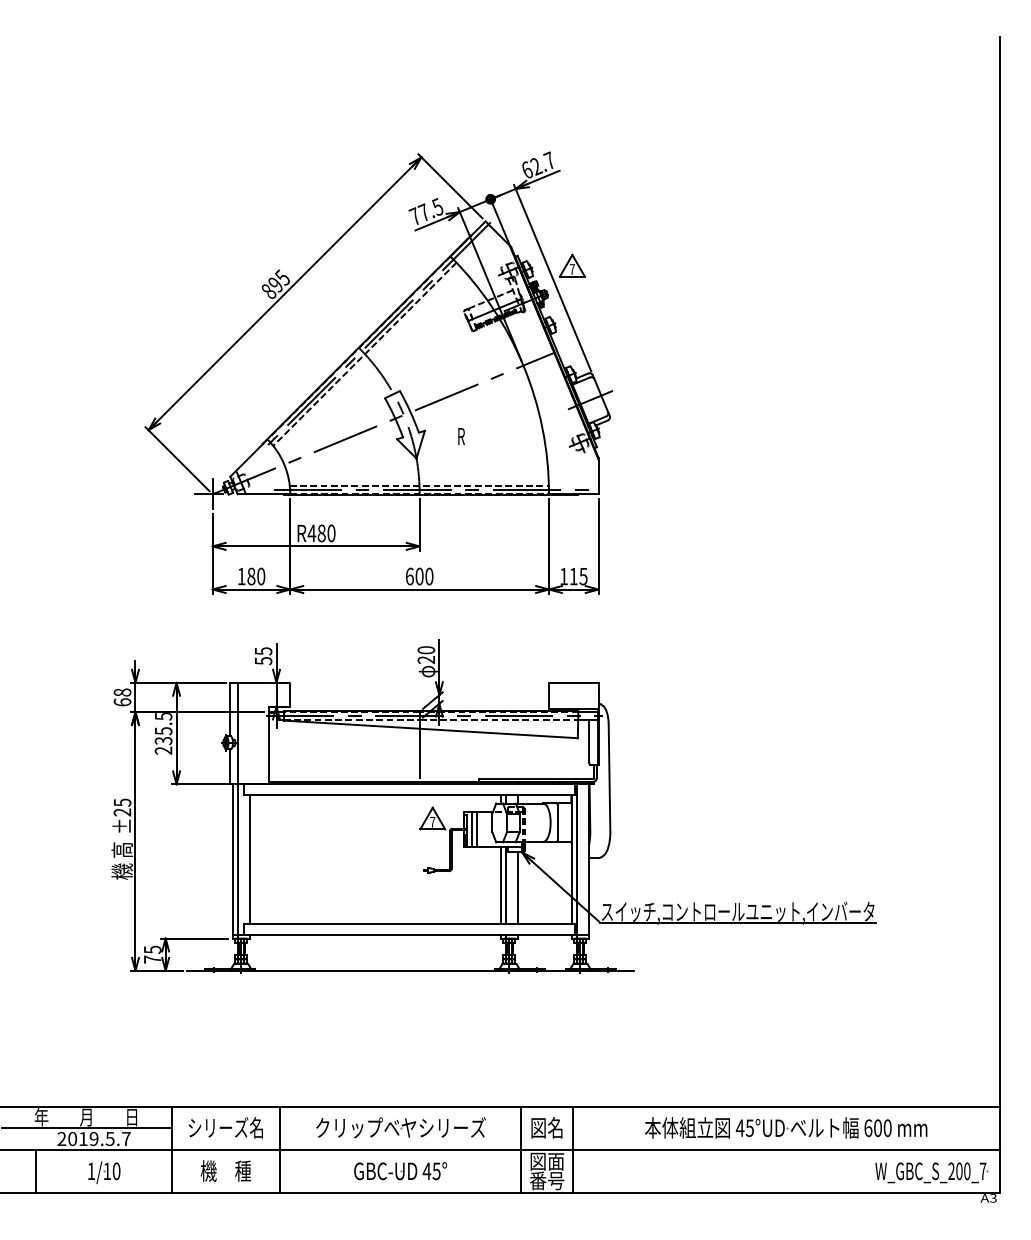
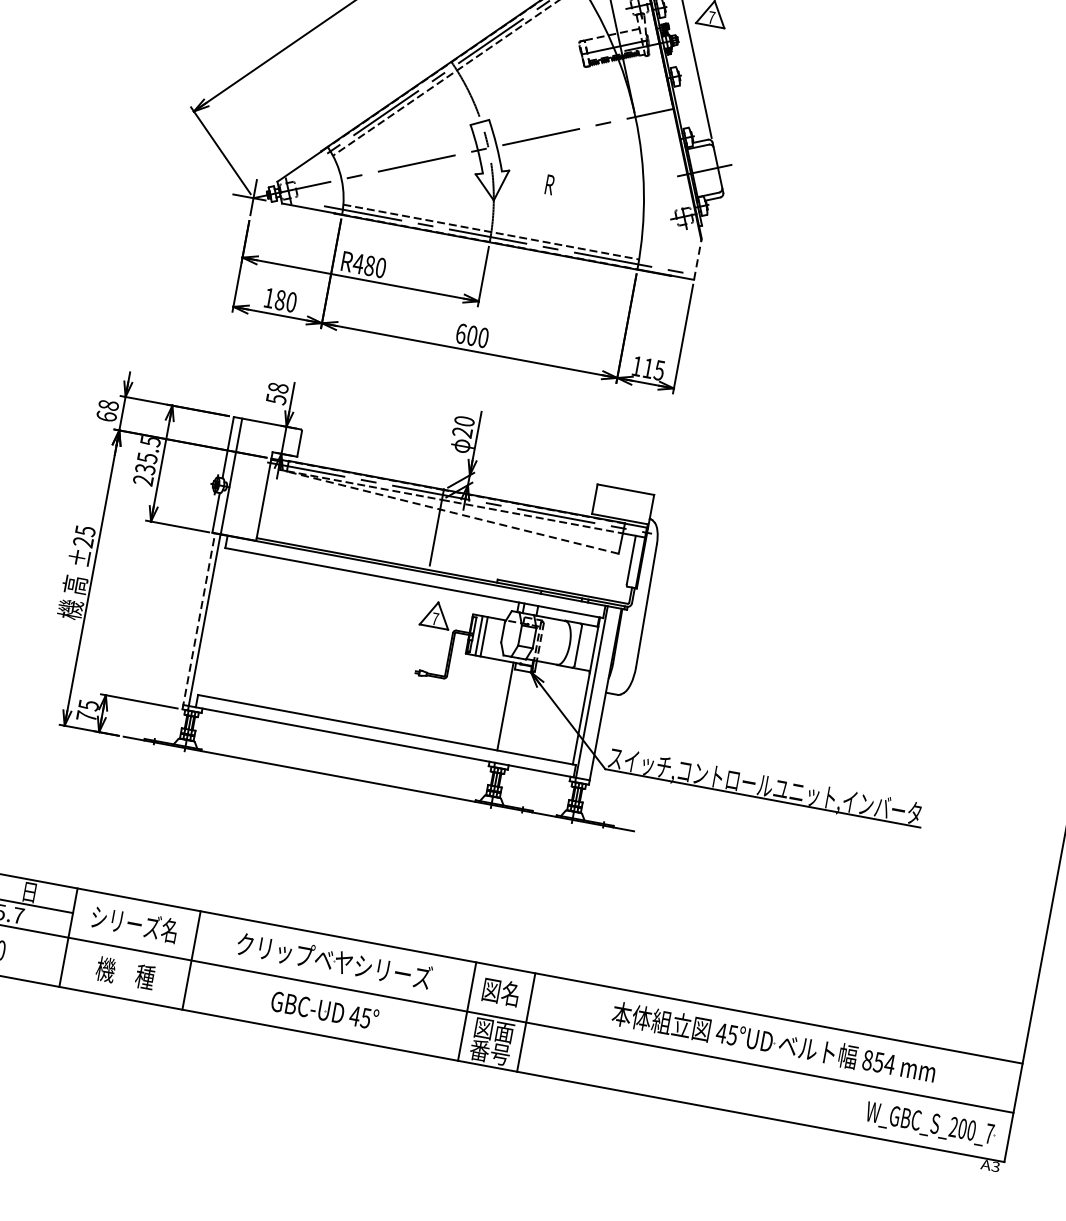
line: (598, 475) -> (697, 258), solid -> dashed
text: (263, 651) -> (278, 388), 55 -> 58
line: (430, 729) -> (452, 512), solid -> dashed
line: (249, 859) -> (218, 622), removed
line: (232, 860) -> (198, 620), solid -> dashed
line: (501, 884) -> (500, 704), removed
line: (517, 887) -> (518, 711), removed
text: (877, 1128) -> (878, 1062), 600 -> 854

